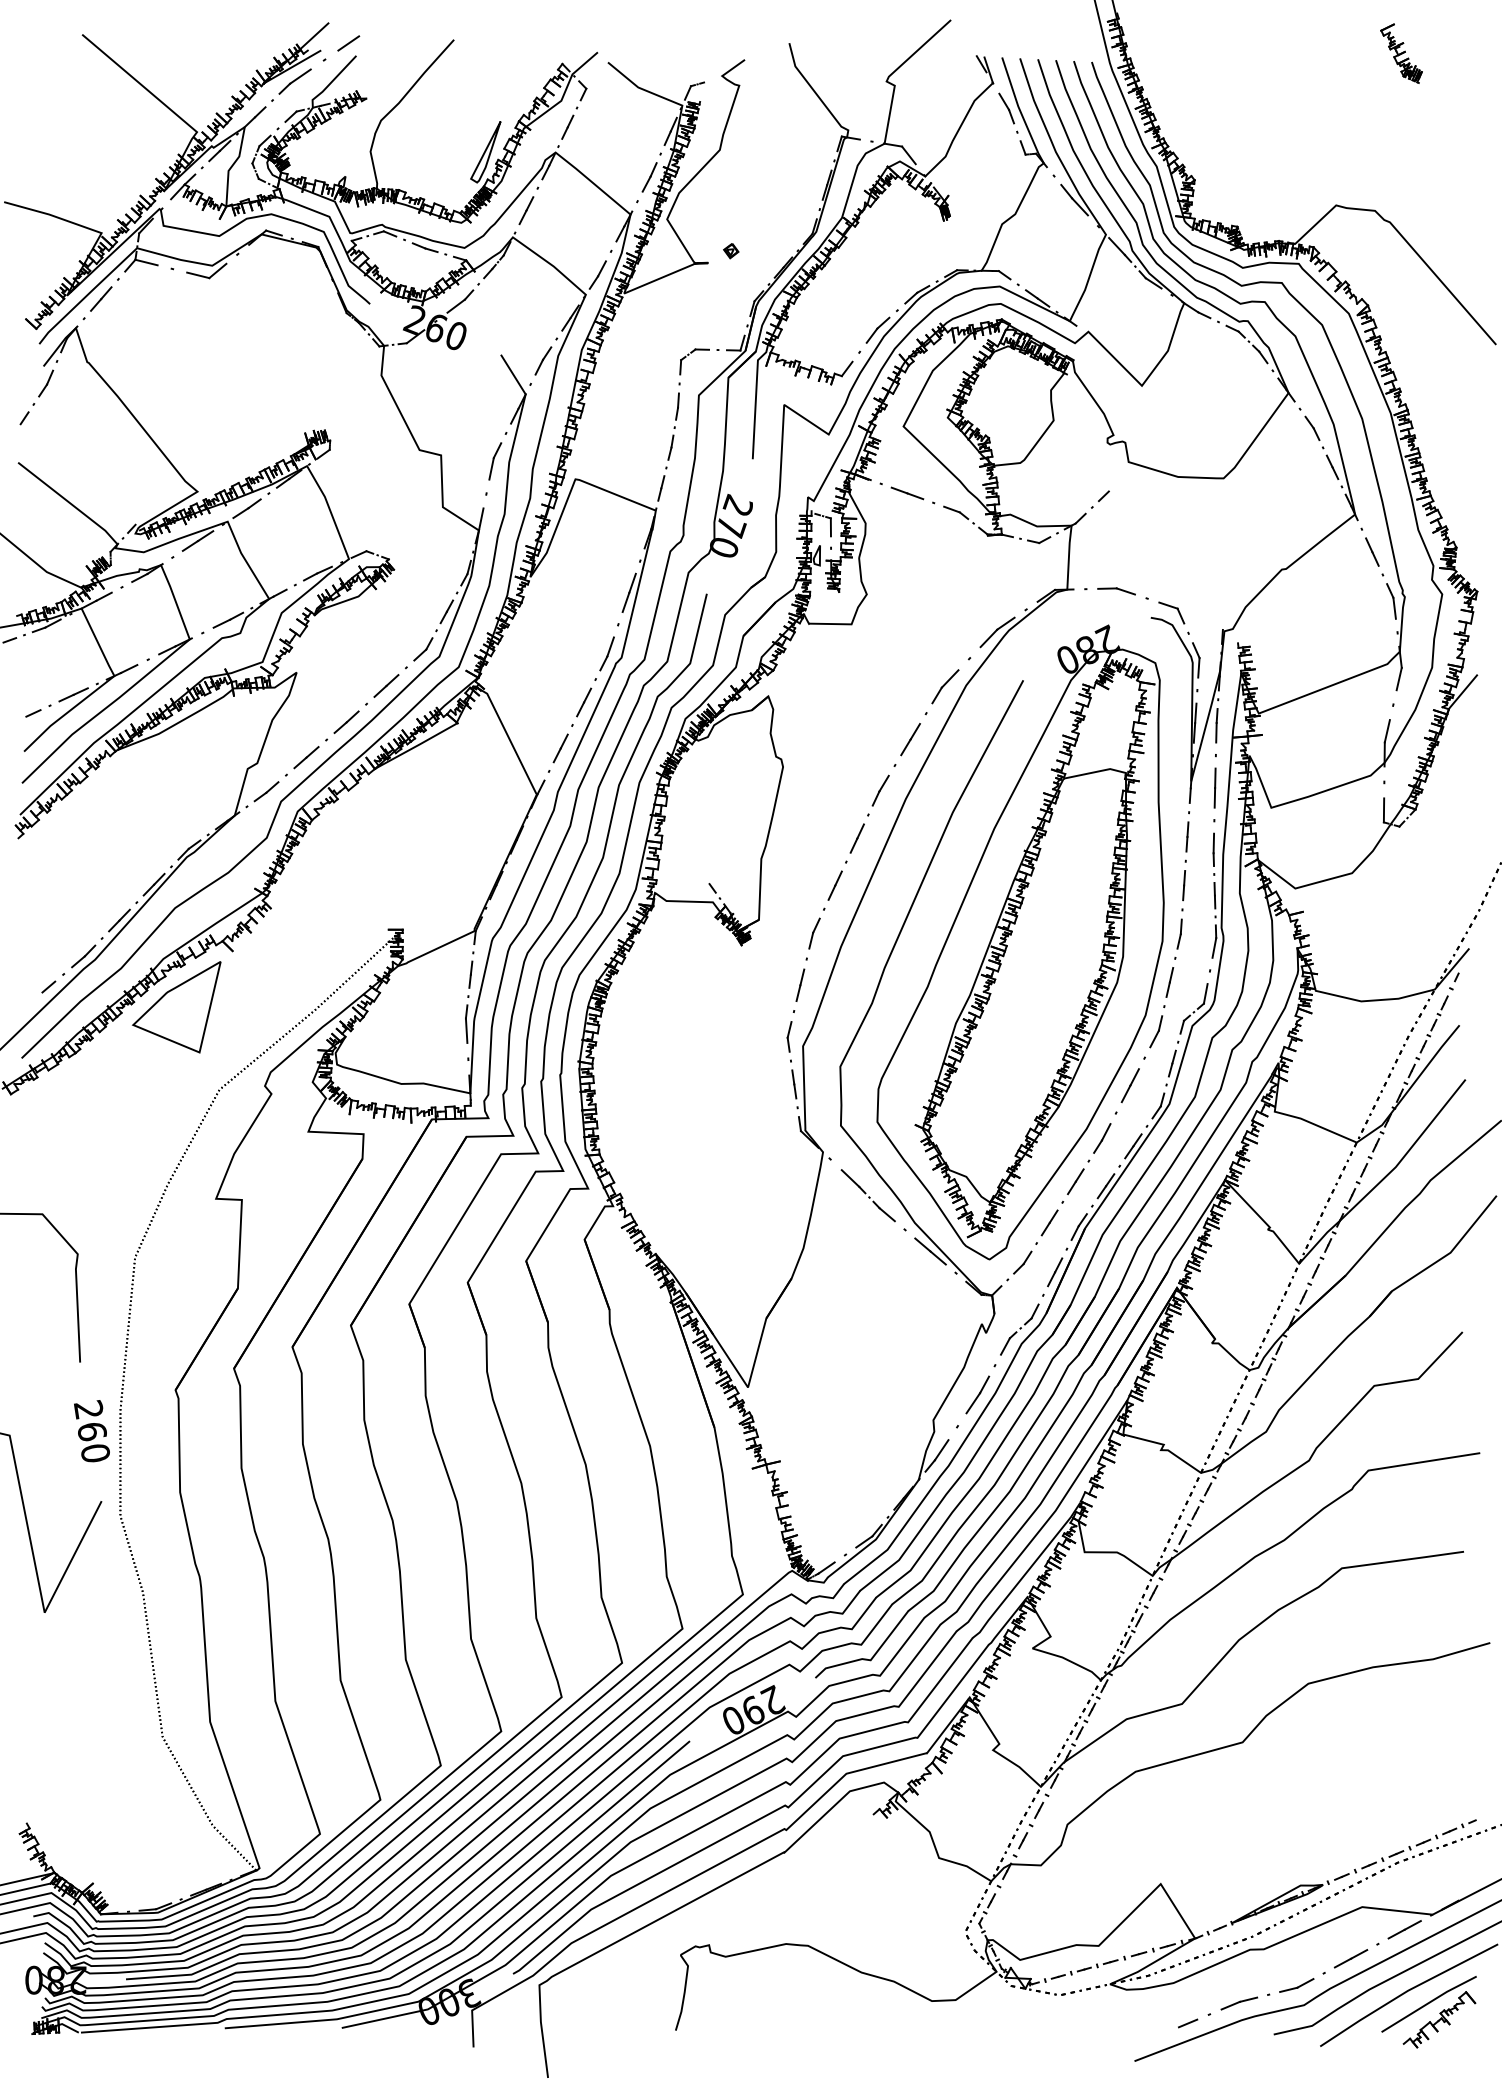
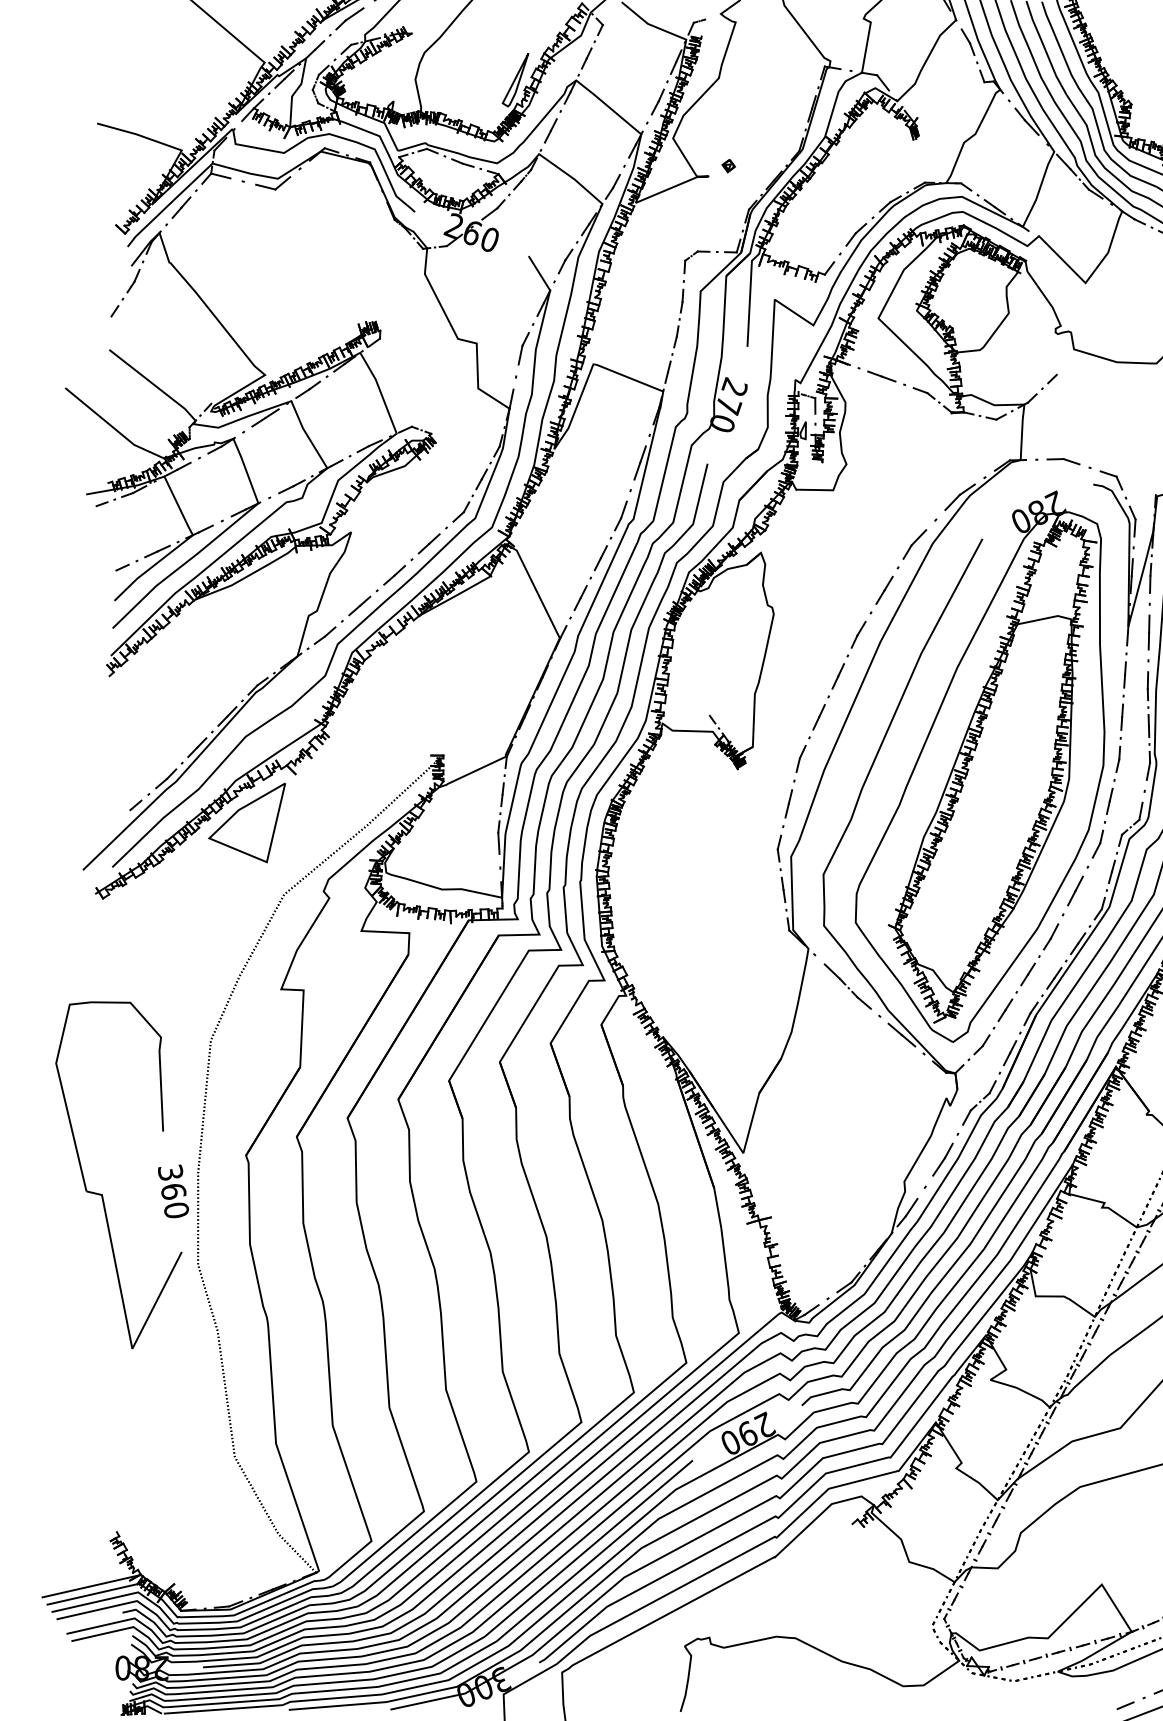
text: (88, 1409) -> (170, 1172), 260 -> 360

